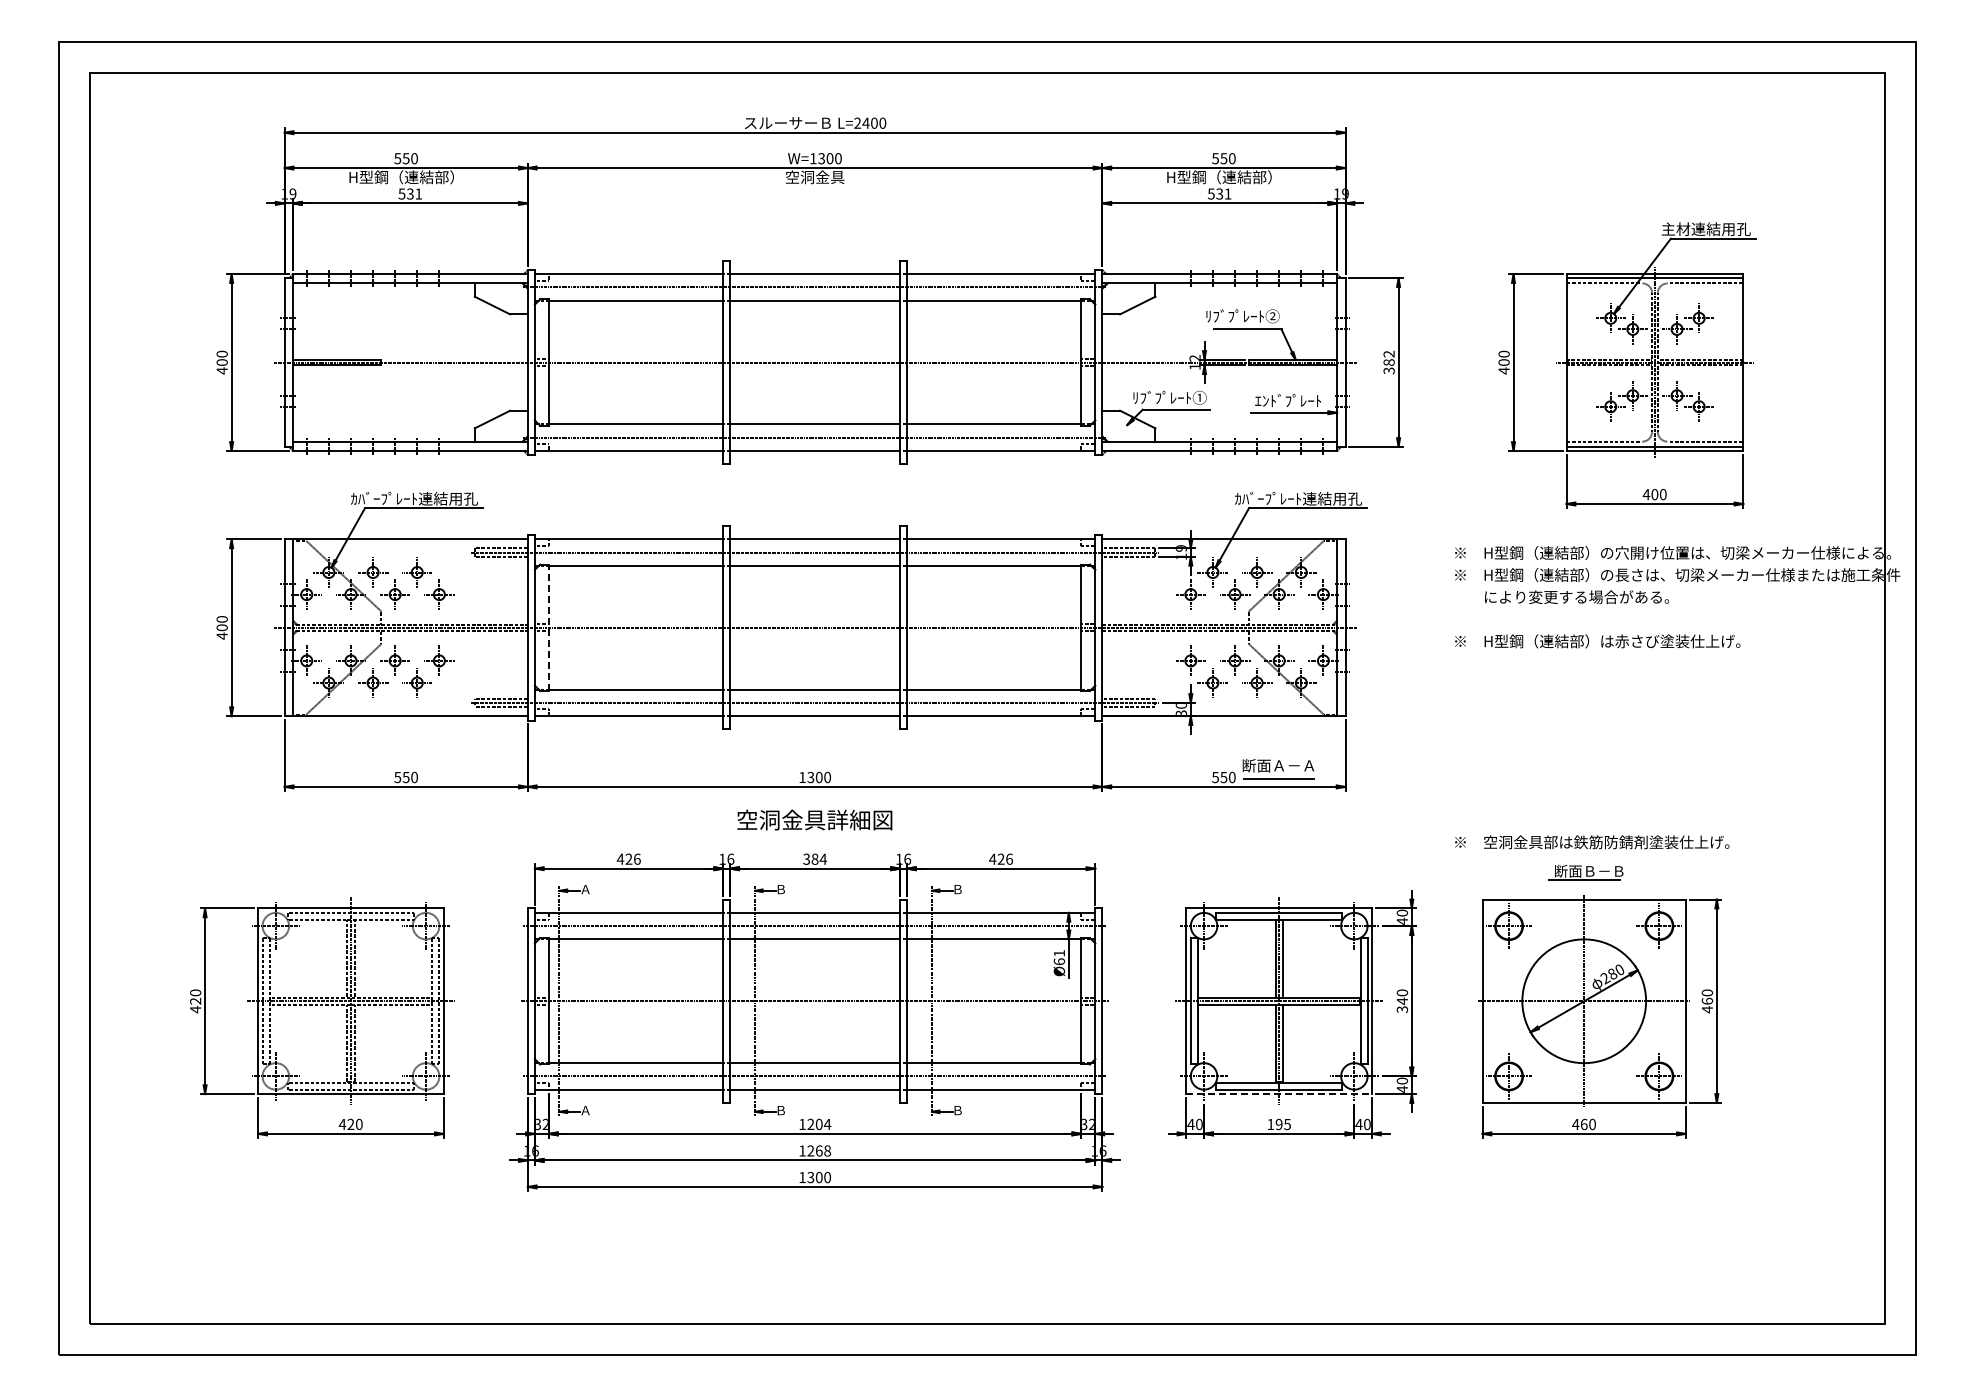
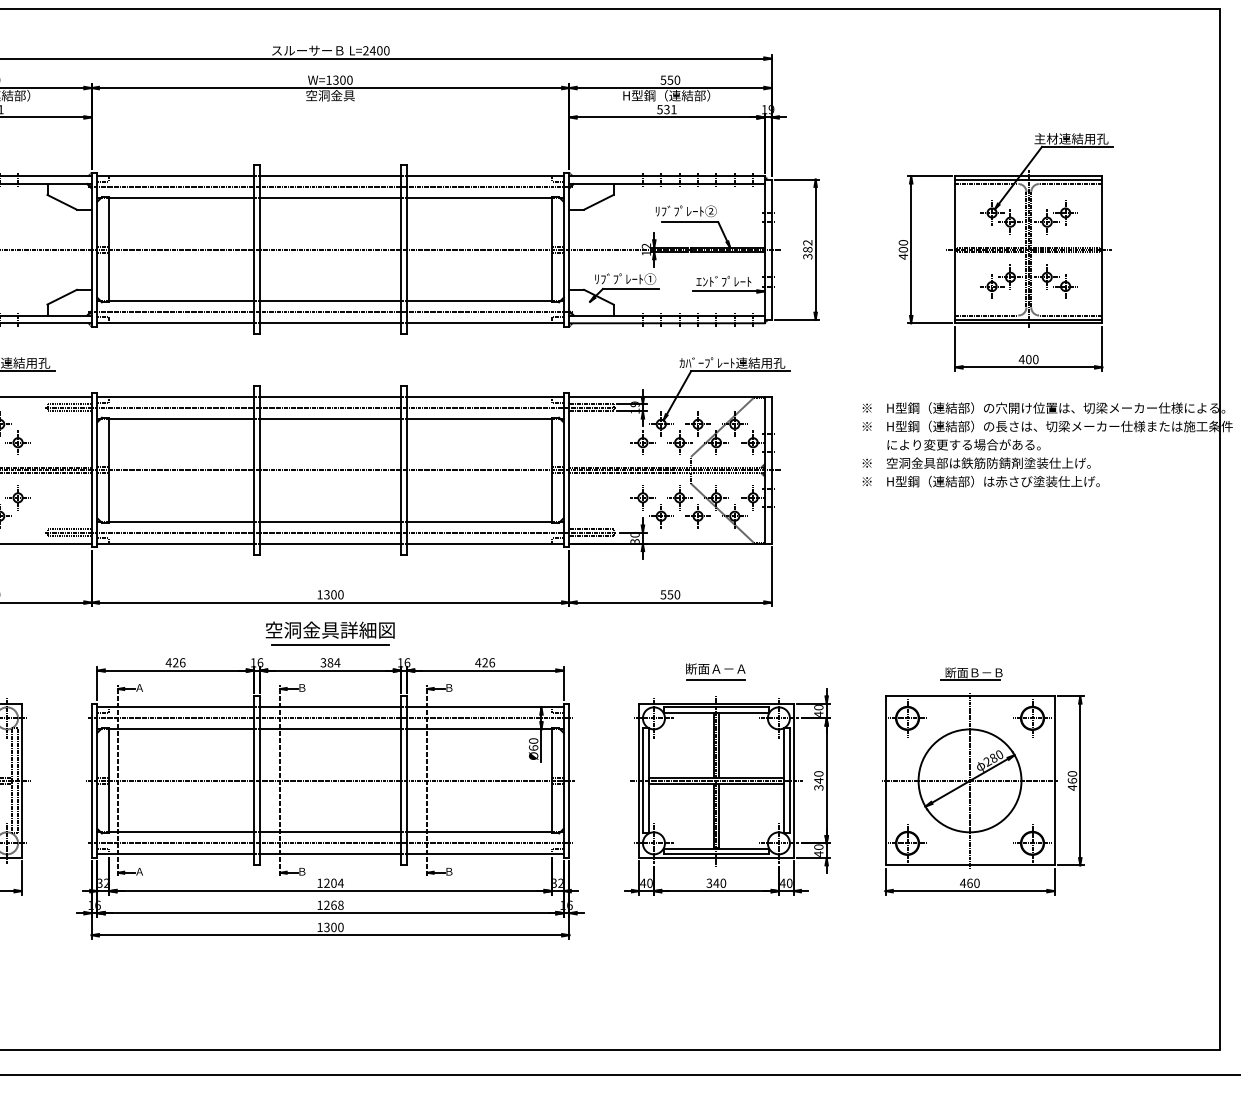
line: (549, 627) -> (109, 470), dashed -> solid
part: (1278, 769) -> (715, 672), moved
line: (814, 837) -> (330, 644), added
text: (1592, 842) -> (976, 463), moved
text: (1059, 953) -> (533, 741), Ø61 -> Ø60
line: (1279, 1094) -> (716, 858), dashed -> solid
text: (1278, 1124) -> (715, 883), 195 -> 340

